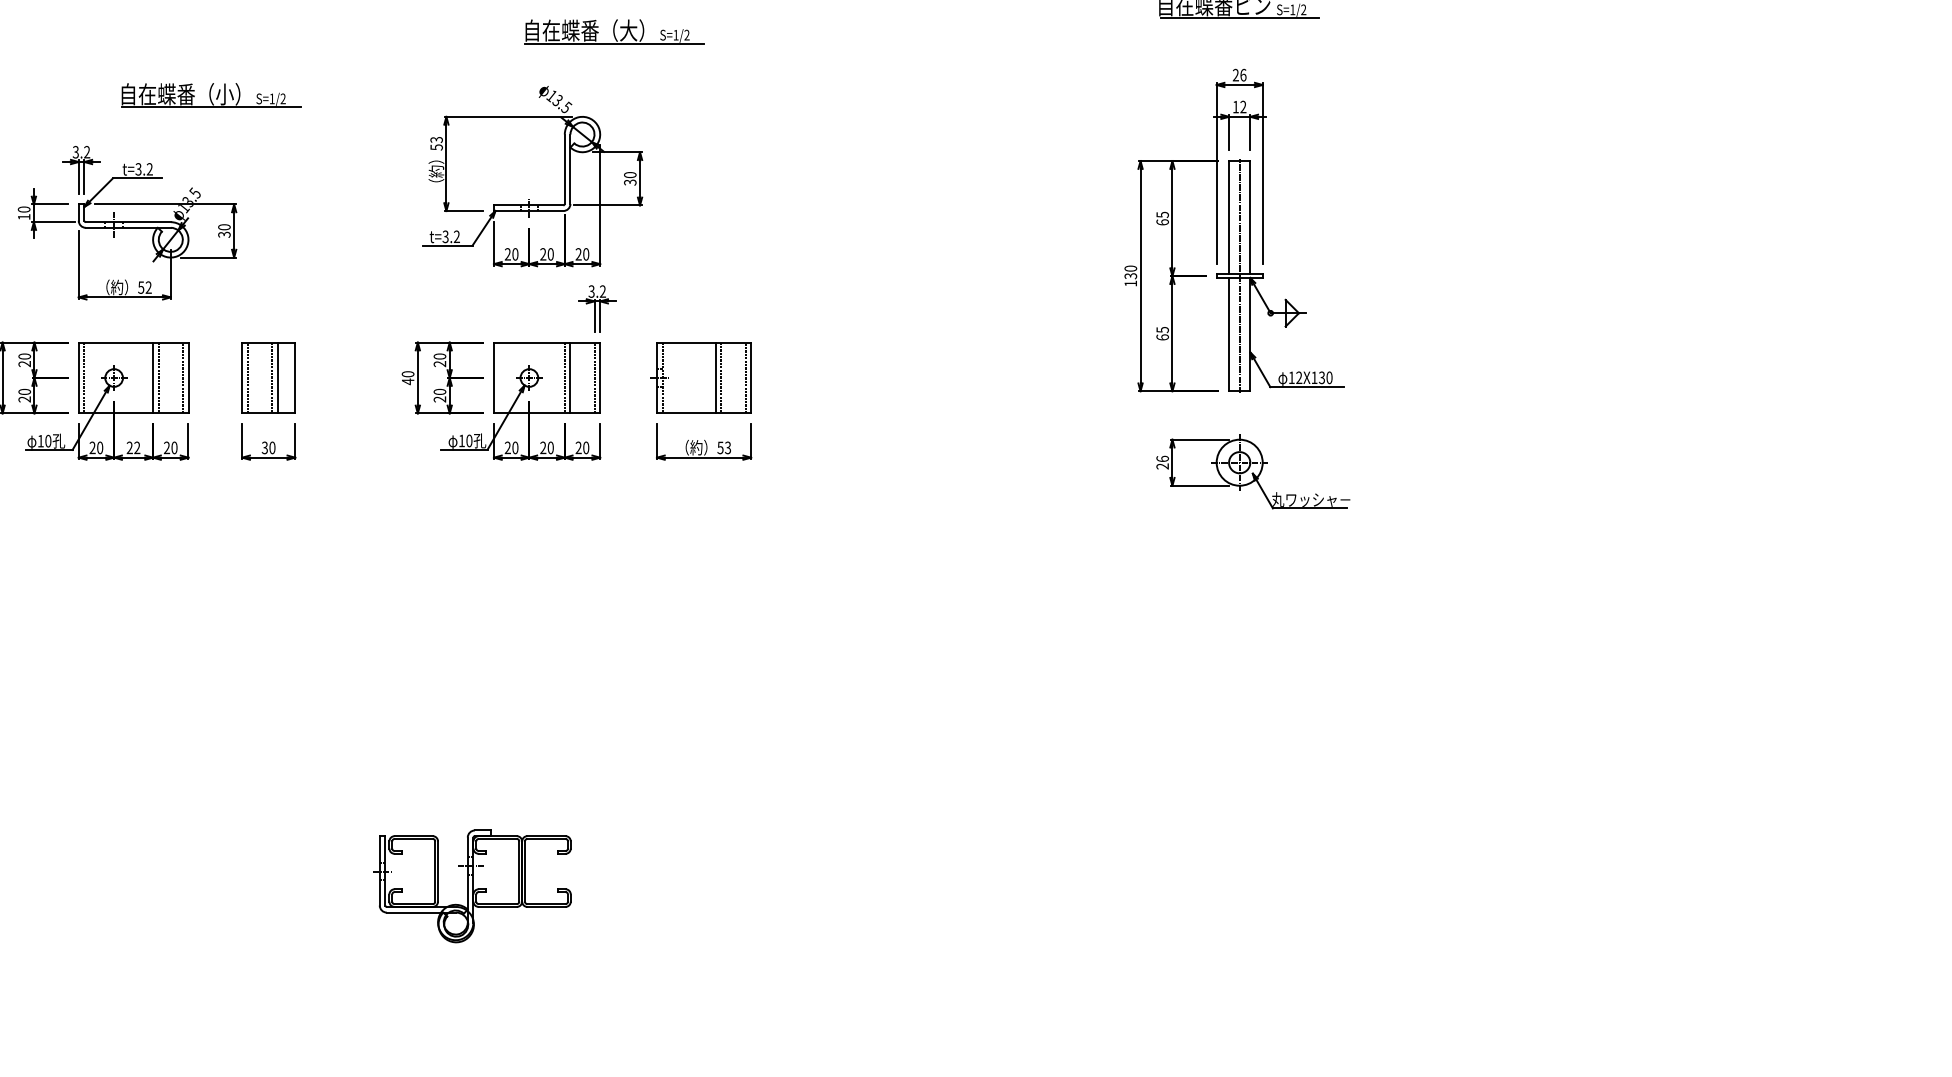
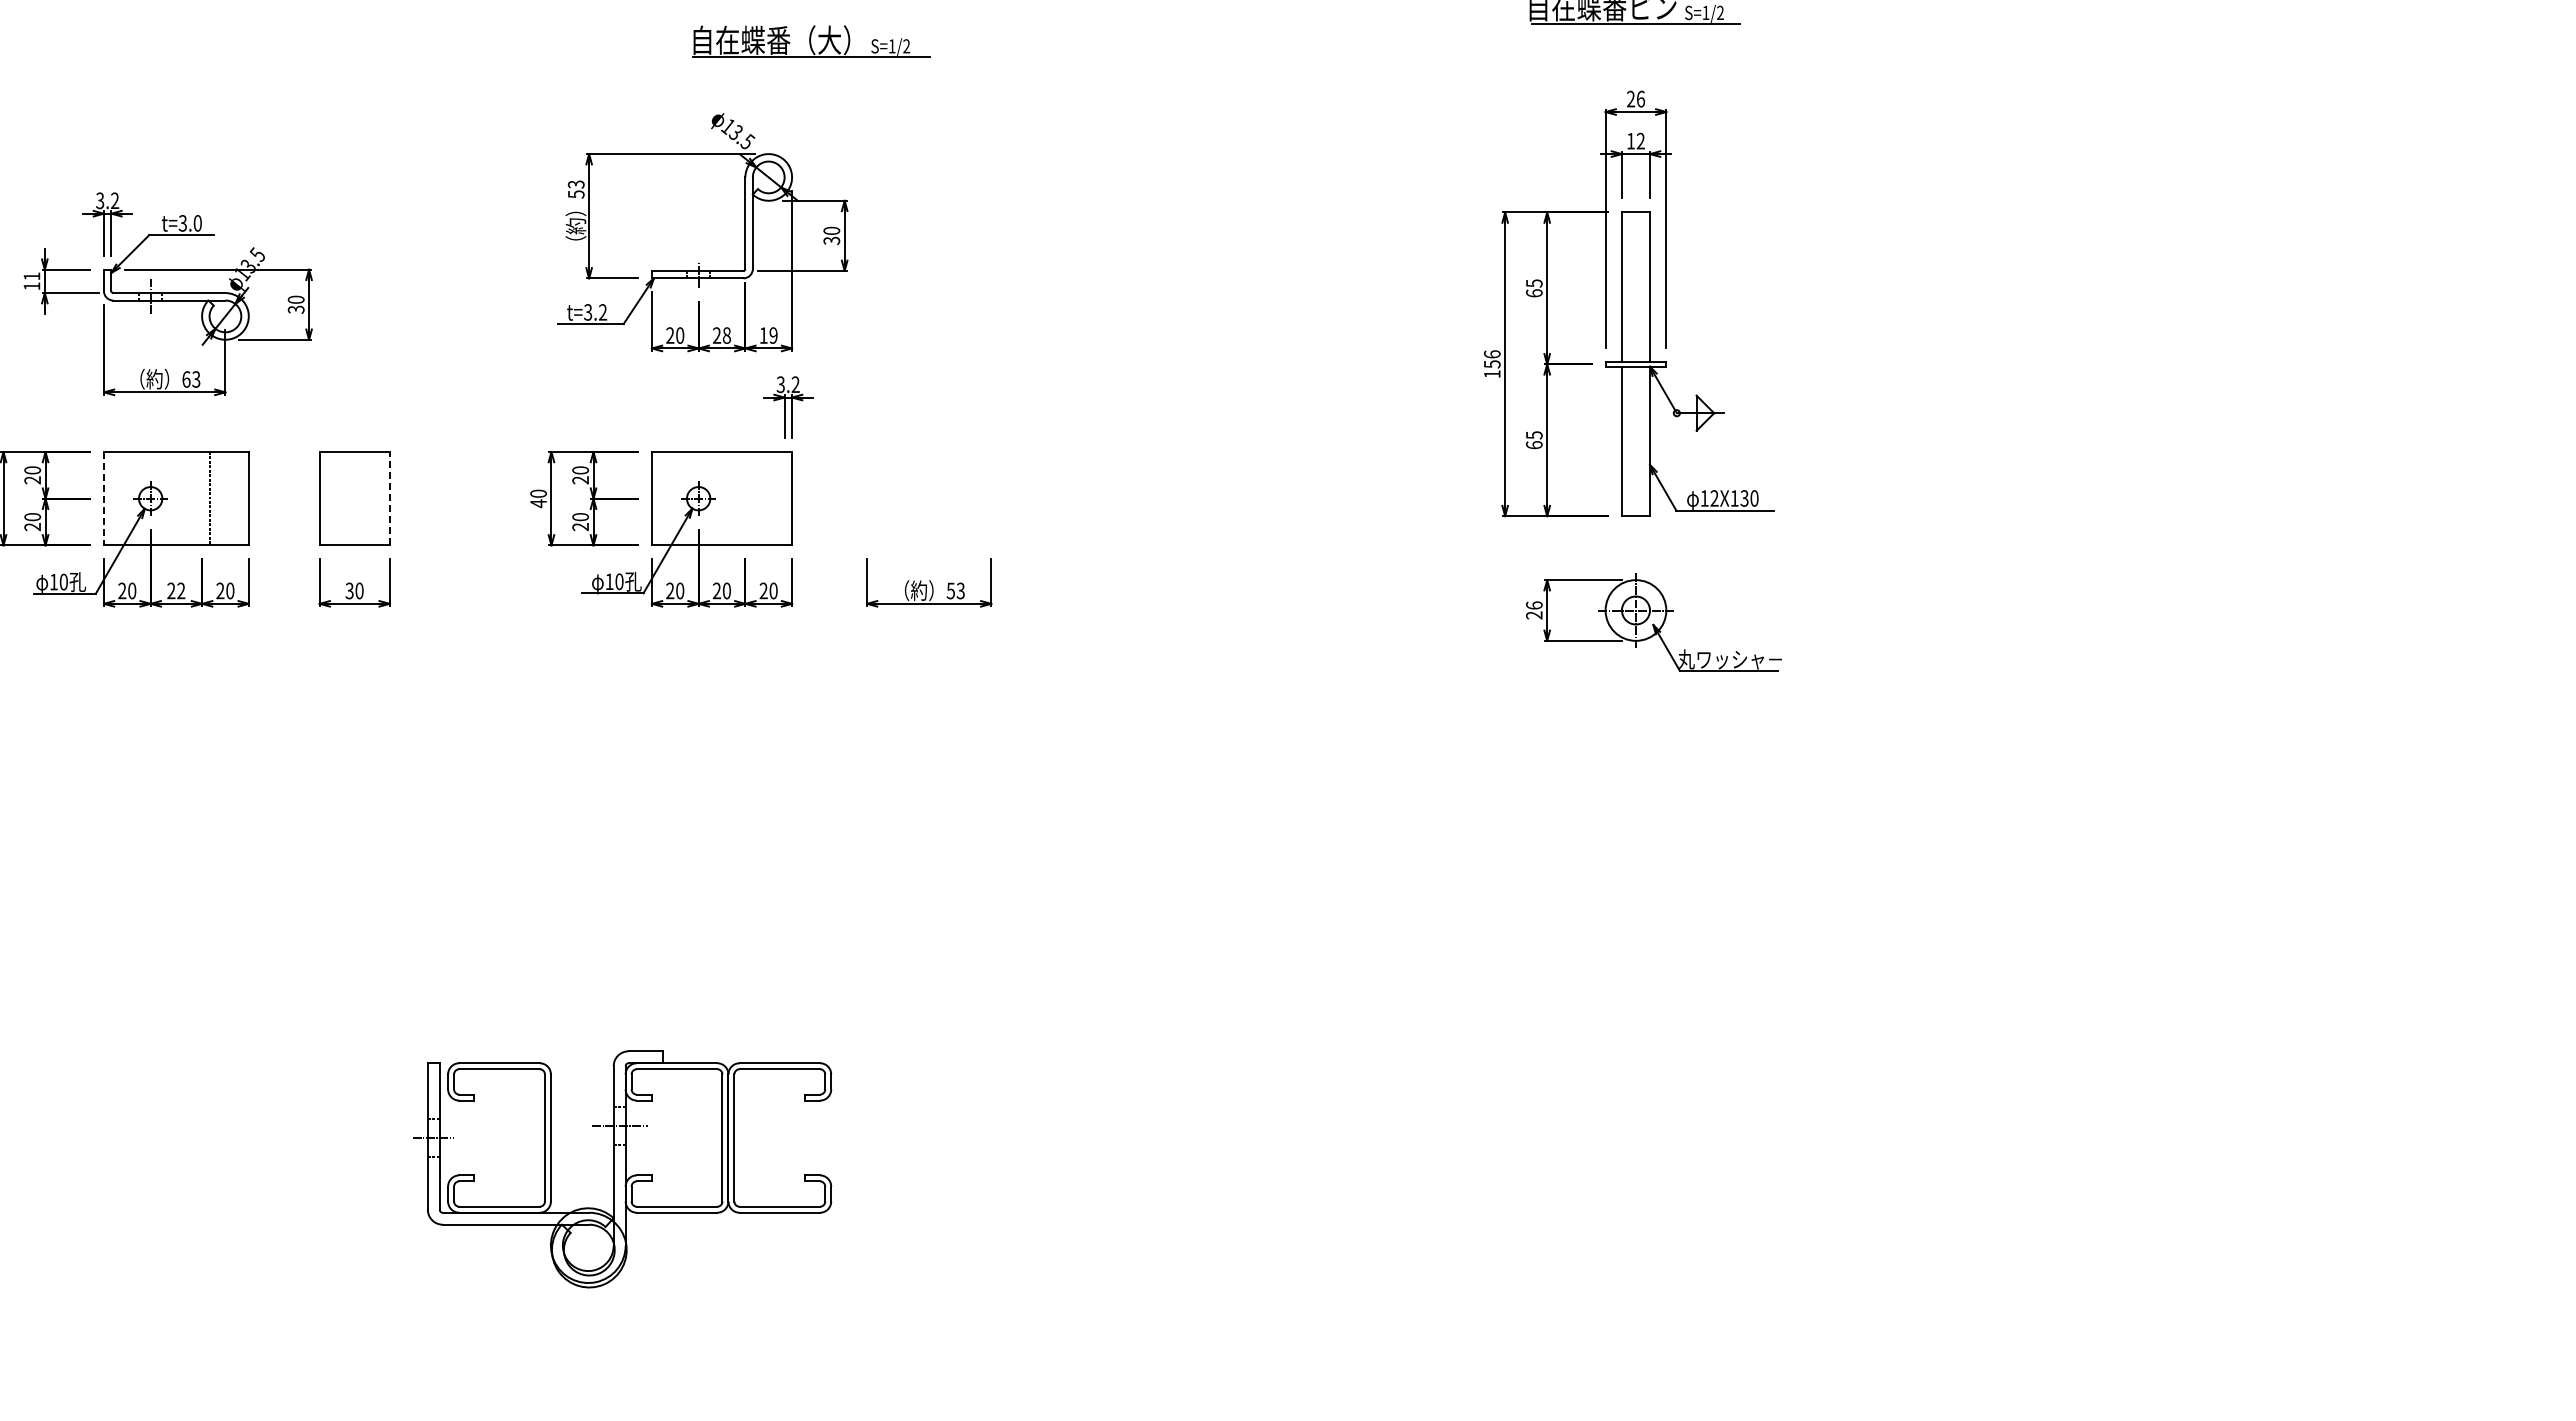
part: (211, 95) -> (278, 125), removed
text: (149, 169) -> (197, 223), t=3.2 -> t=3.0
text: (23, 209) -> (31, 276), 10 -> 11
text: (550, 254) -> (726, 335), 20 -> 28
text: (582, 254) -> (768, 335), 20 -> 19
text: (1130, 271) -> (1491, 358), 130 -> 156
line: (1239, 276) -> (1635, 364), removed
text: (145, 287) -> (191, 379), 52 -> 63
line: (78, 377) -> (103, 498), solid -> dashed
line: (84, 377) -> (111, 498), removed
line: (153, 377) -> (202, 498), removed
line: (182, 377) -> (241, 498), removed
line: (248, 377) -> (327, 498), removed
line: (271, 377) -> (358, 498), removed
line: (277, 377) -> (366, 498), removed
line: (295, 377) -> (389, 498), solid -> dashed
line: (564, 377) -> (745, 498), removed
line: (570, 377) -> (752, 498), removed
line: (594, 377) -> (784, 498), removed
part: (700, 377) -> (924, 498), removed
part: (472, 886) -> (623, 1169), size x1.6

